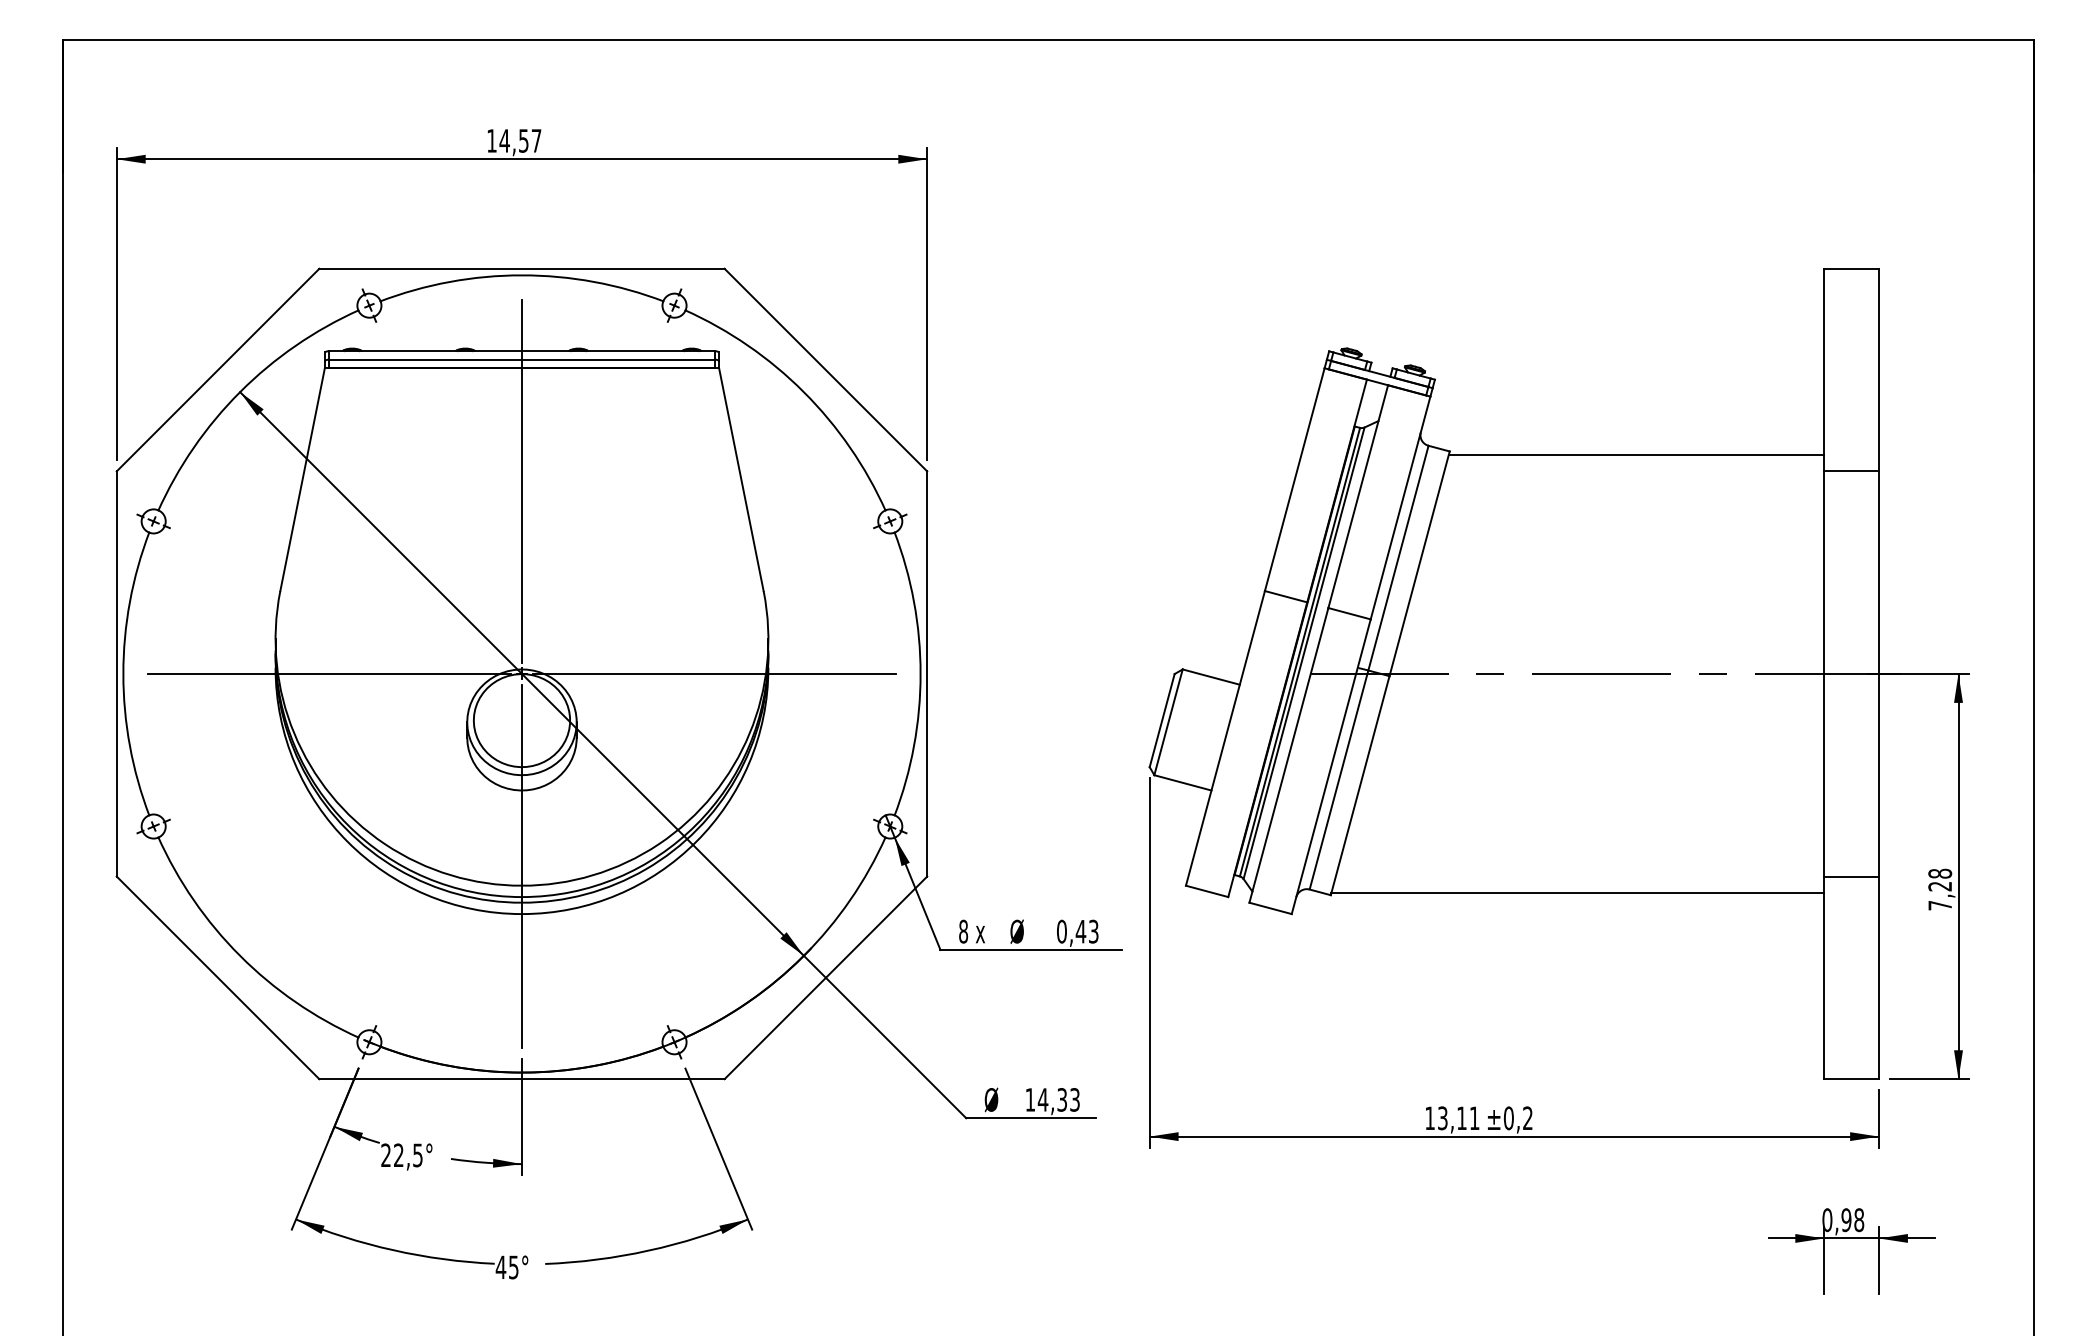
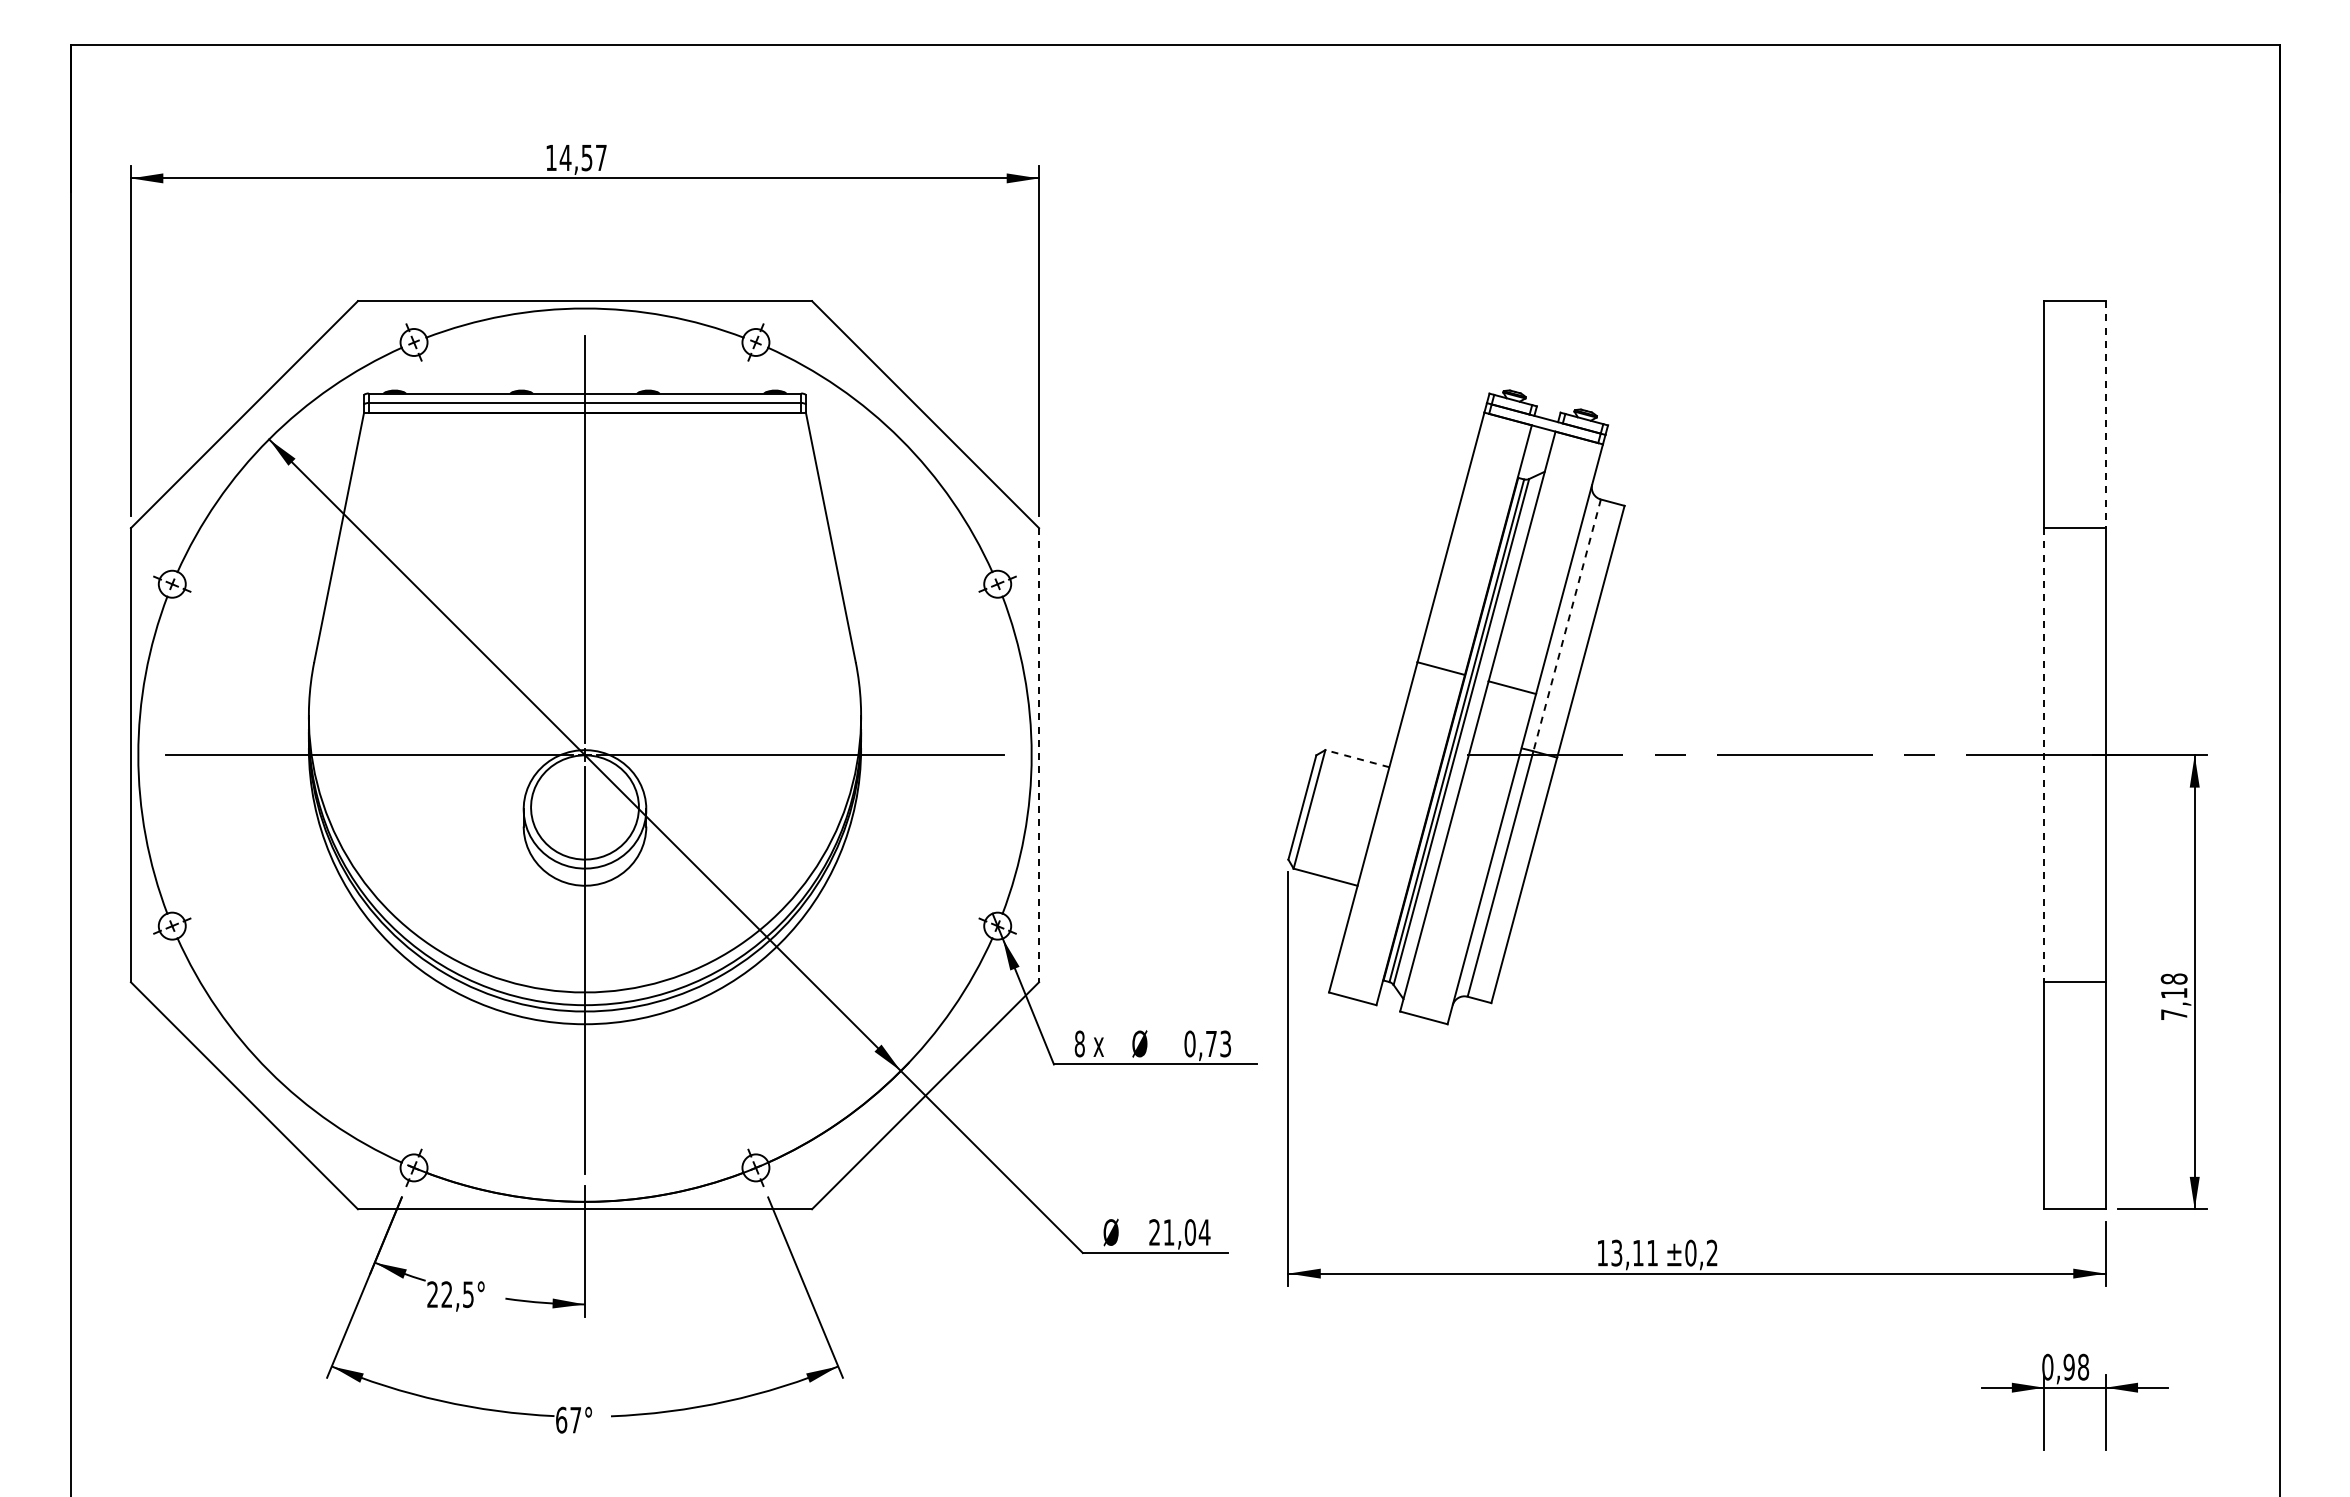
line: (1878, 369) -> (2105, 414), solid -> dashed
line: (1636, 454) -> (1833, 509), removed
line: (1398, 558) -> (1567, 625), solid -> dashed
line: (927, 674) -> (1039, 755), solid -> dashed
line: (1824, 674) -> (2044, 755), solid -> dashed
line: (1210, 676) -> (1356, 758), solid -> dashed
text: (1939, 886) -> (2173, 993), 7,28 -> 7,18
line: (1578, 892) -> (1768, 1000), removed
text: (1081, 931) -> (1211, 1043), 0,43 -> 0,73
text: (1052, 1099) -> (1179, 1232), 14,33 -> 21,04
text: (507, 1266) -> (568, 1419), 45° -> 67°

